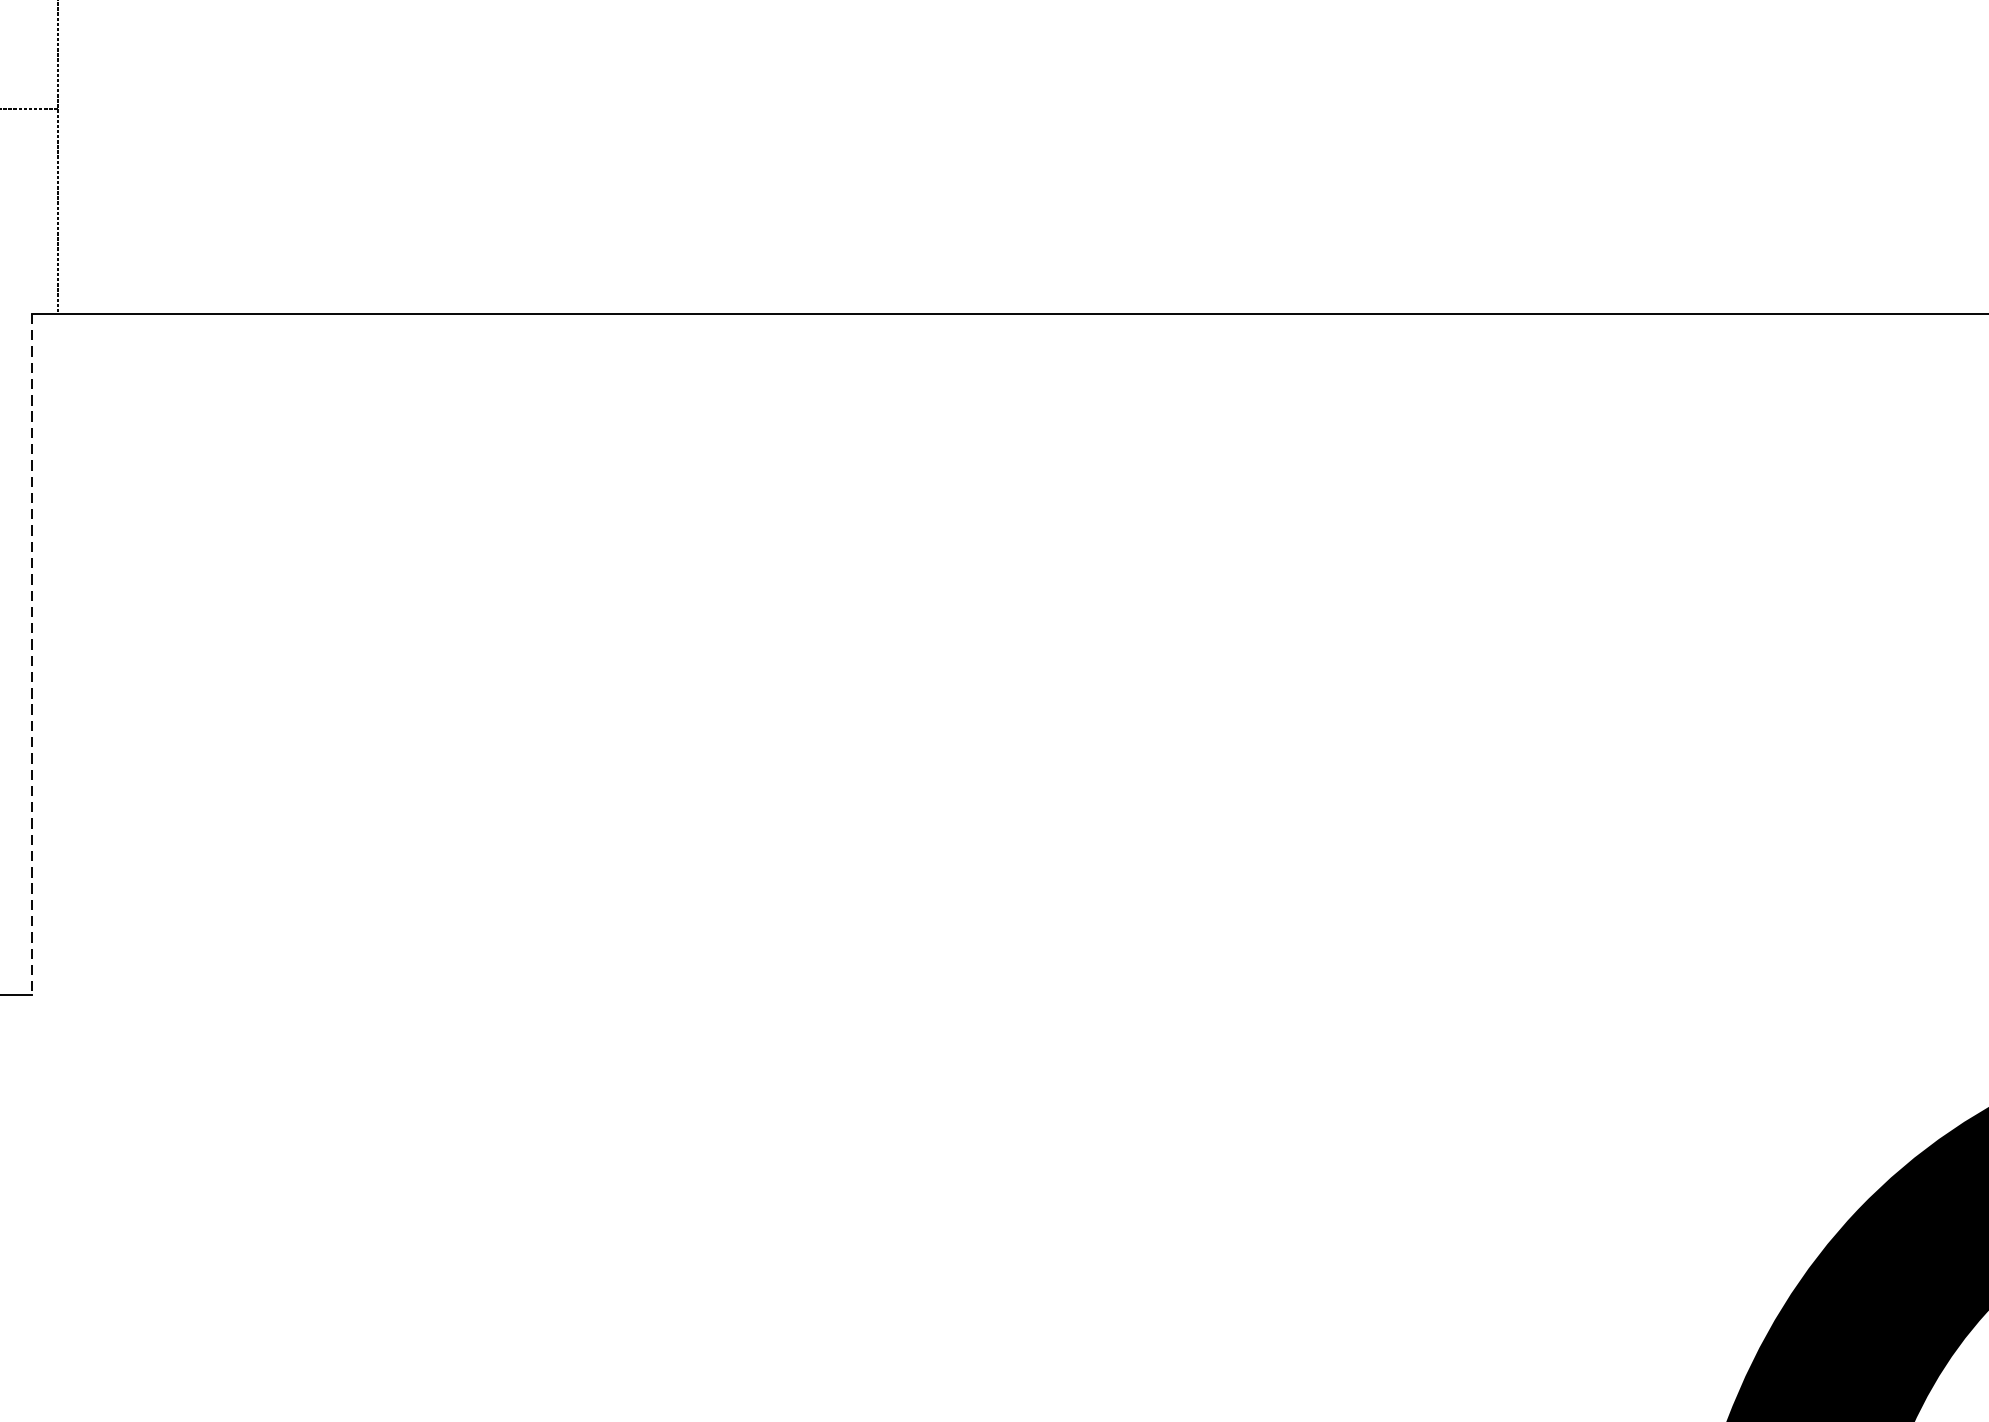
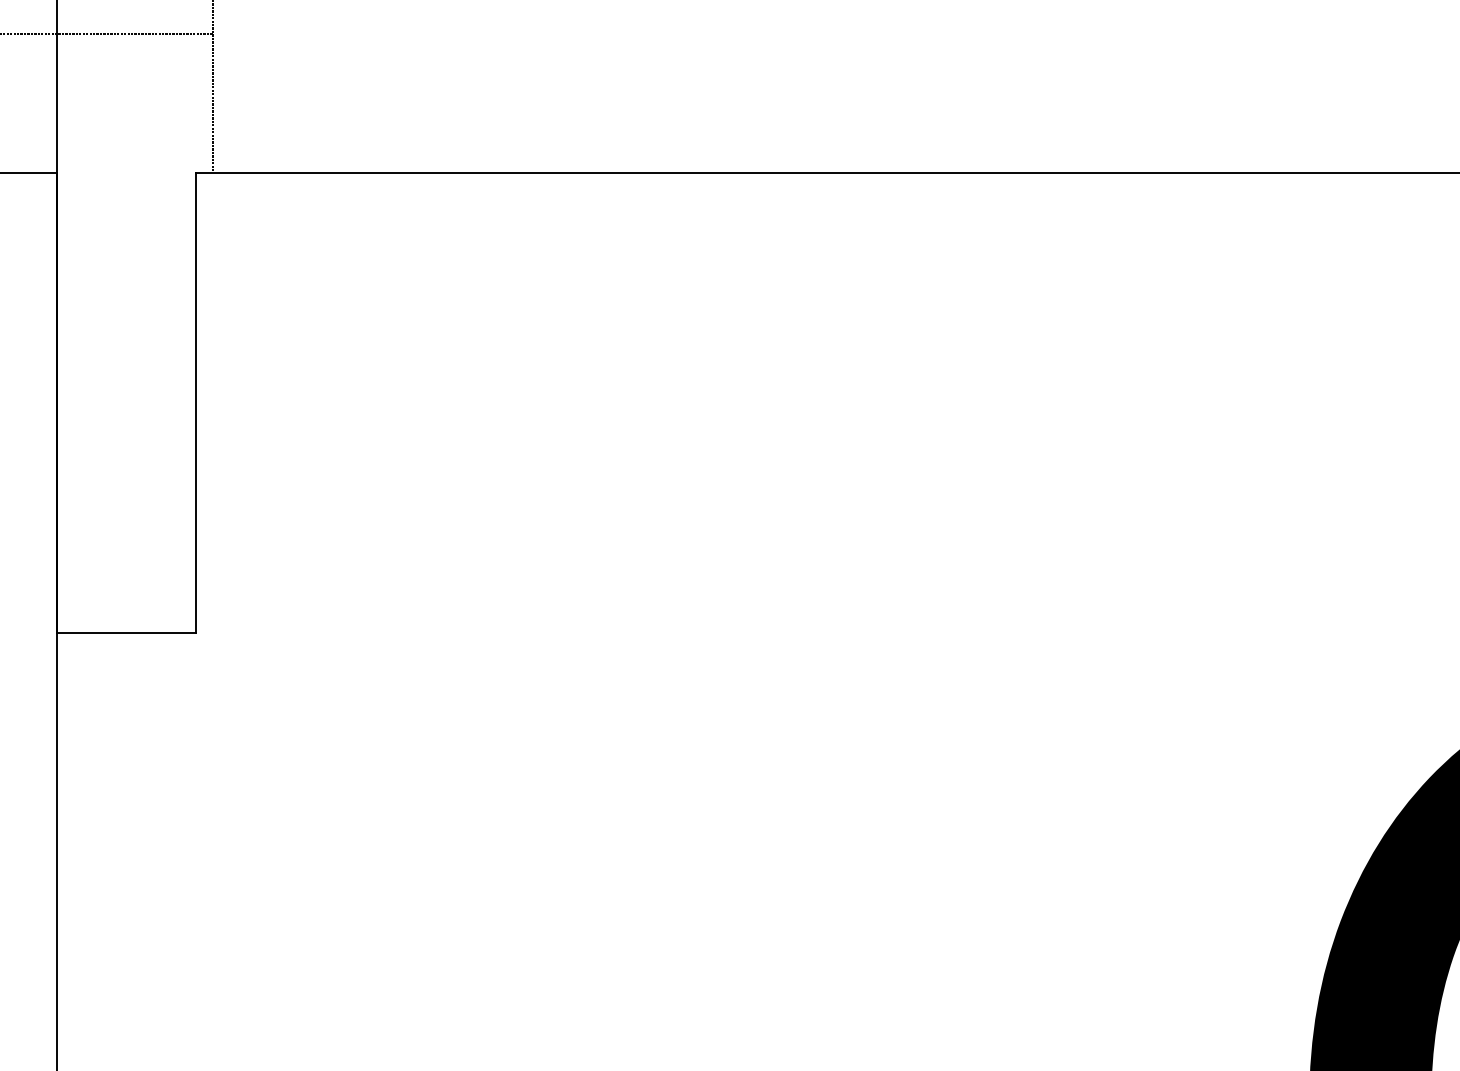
line: (32, 655) -> (195, 403), dashed -> solid

